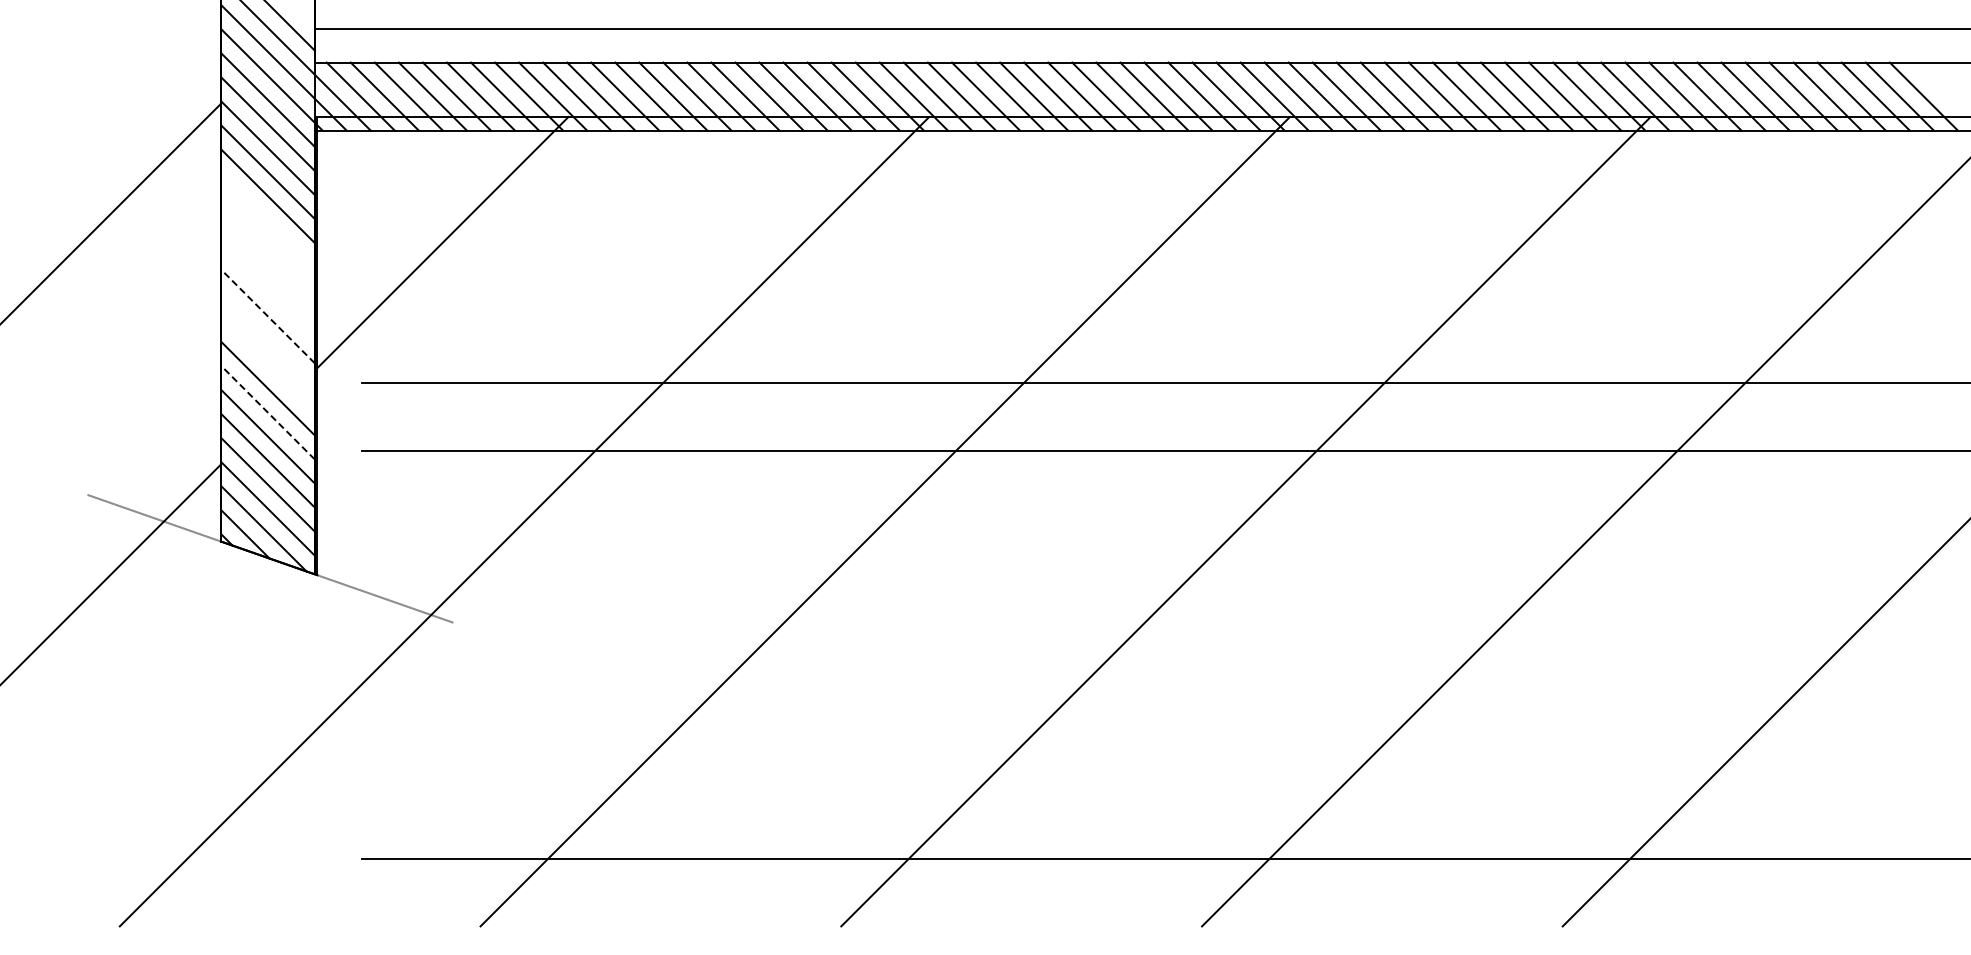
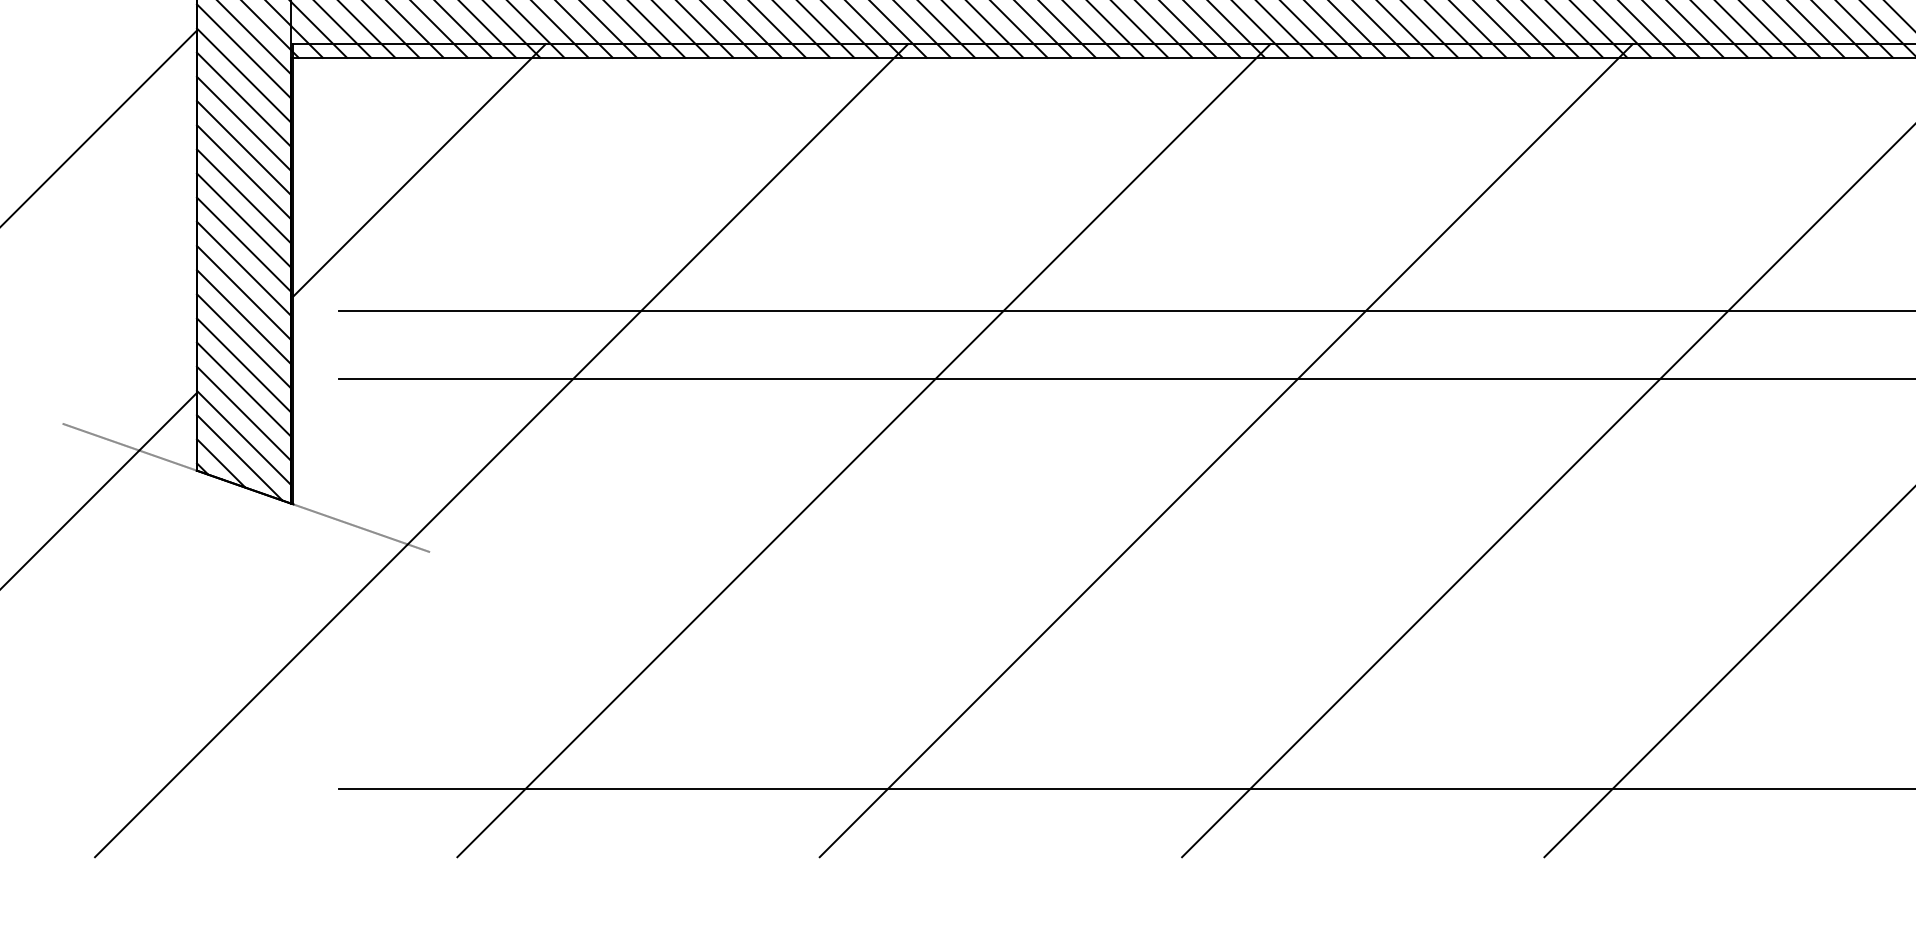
line: (267, 220) -> (243, 148), added
line: (267, 244) -> (243, 172), added
line: (267, 268) -> (243, 196), added
line: (267, 292) -> (243, 220), added
line: (267, 316) -> (243, 244), dashed -> solid
line: (267, 340) -> (243, 268), added
line: (267, 364) -> (243, 292), added
line: (267, 412) -> (243, 340), dashed -> solid

